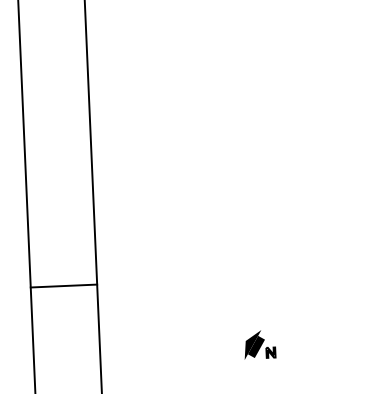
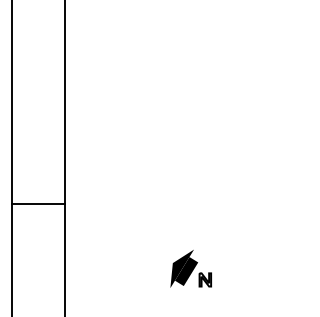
line: (63, 285) -> (38, 203), moved
part: (259, 344) -> (190, 268), size x1.67

